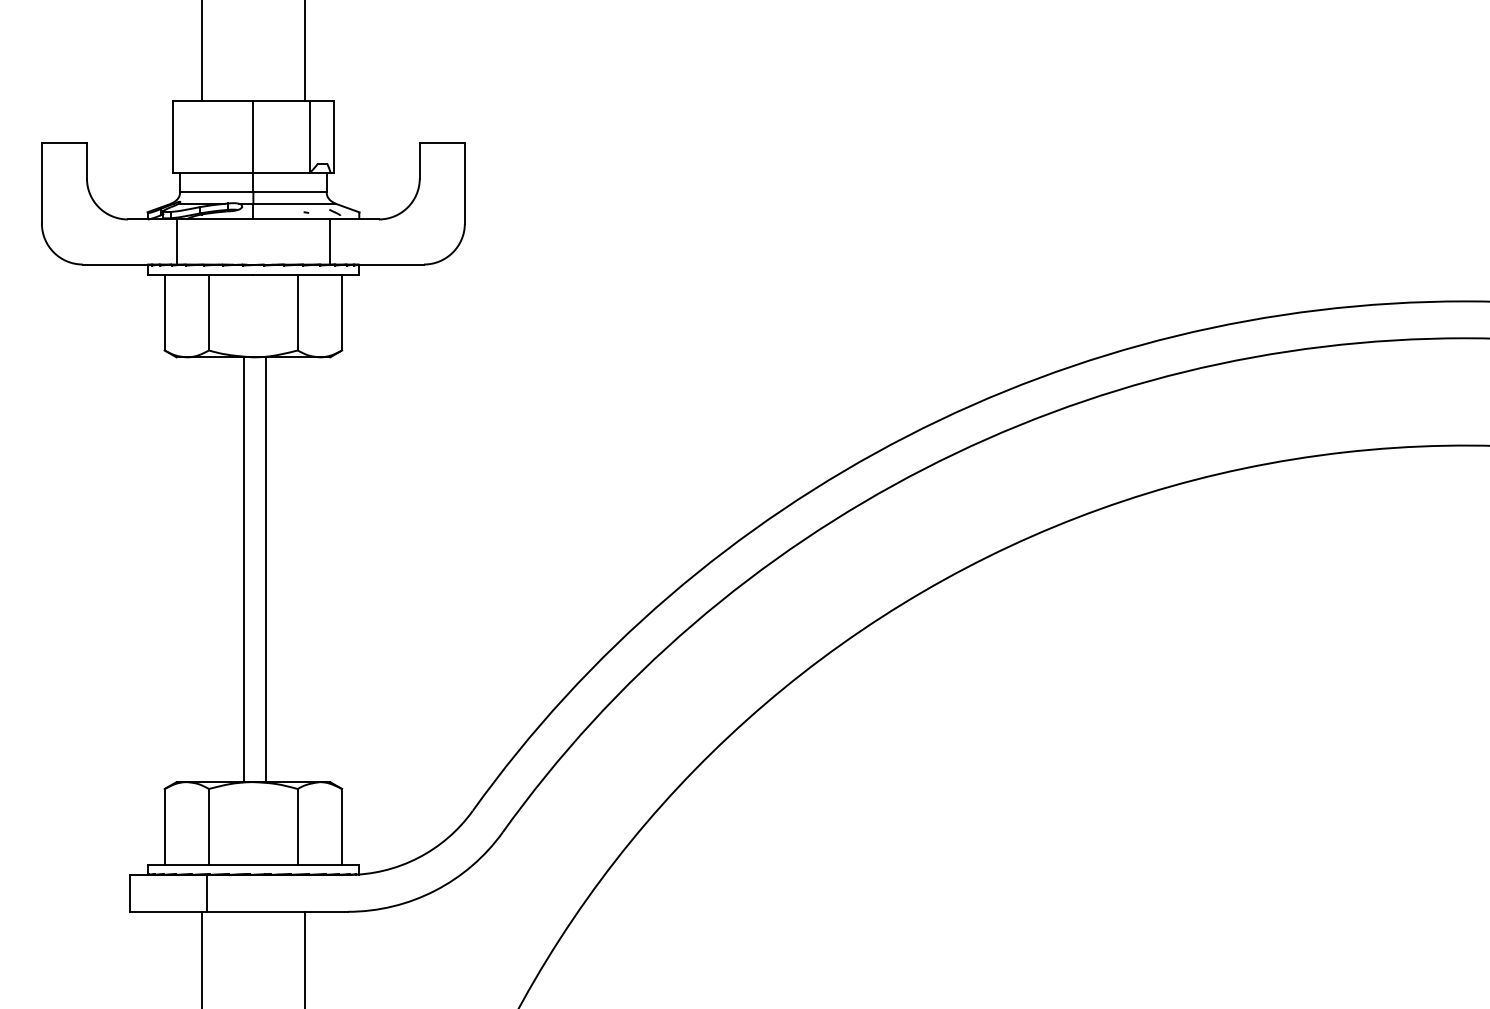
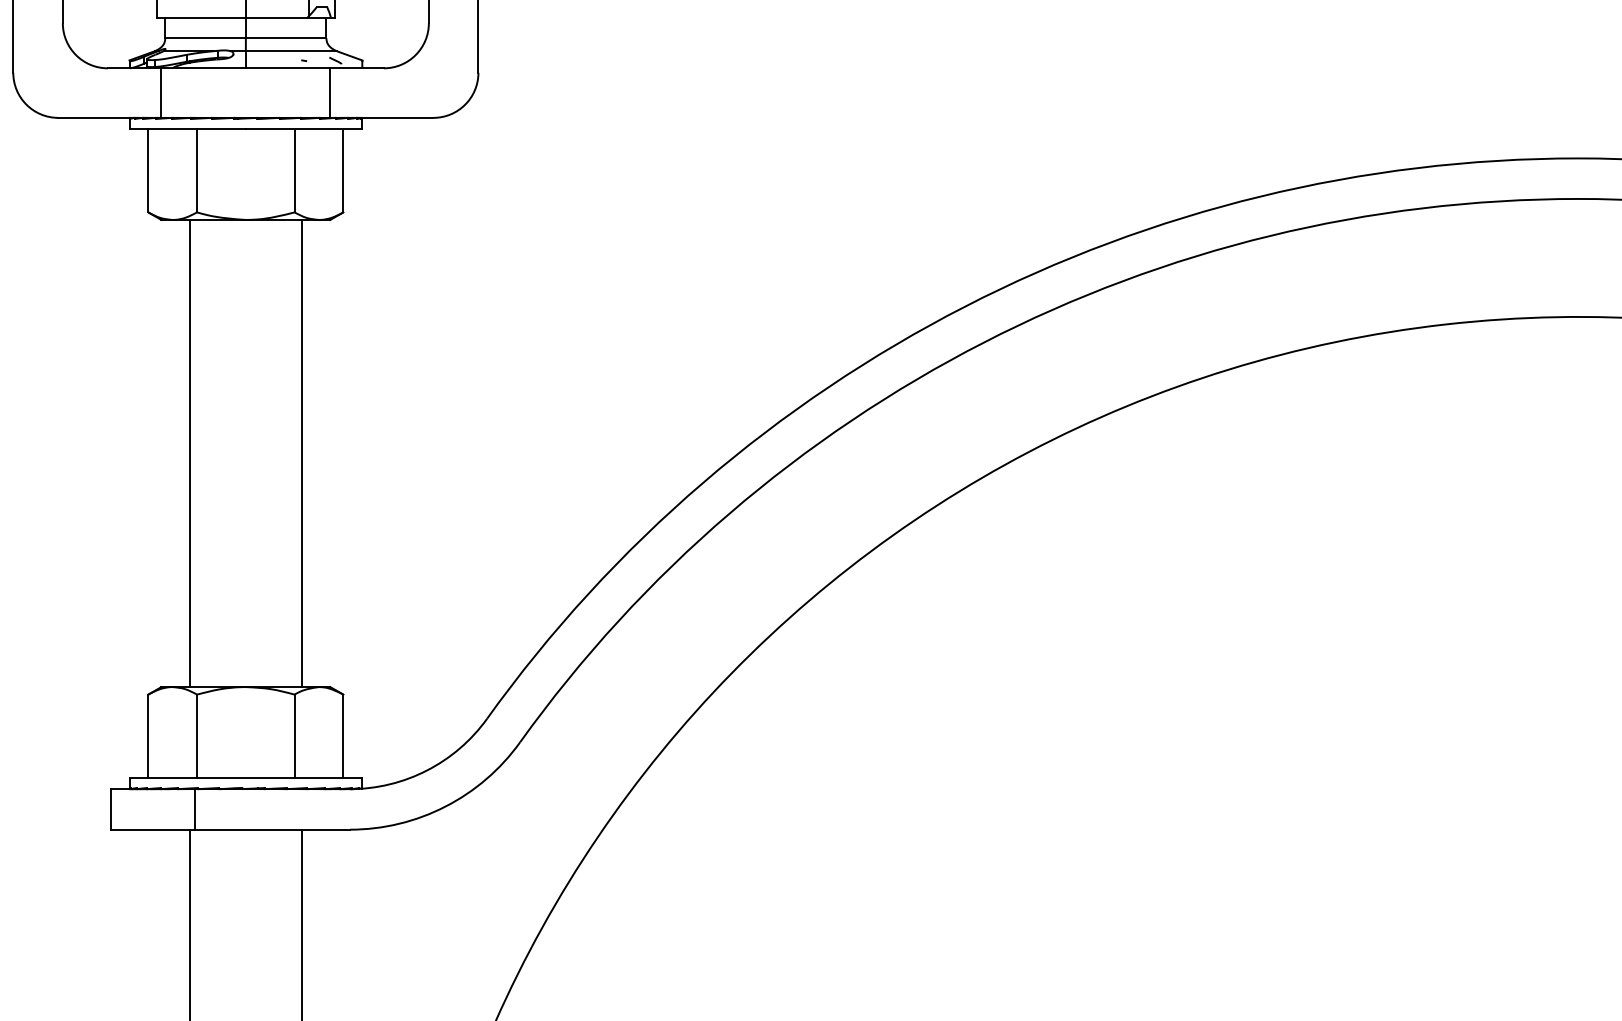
line: (244, 569) -> (189, 453), moved
line: (265, 569) -> (302, 453), moved

